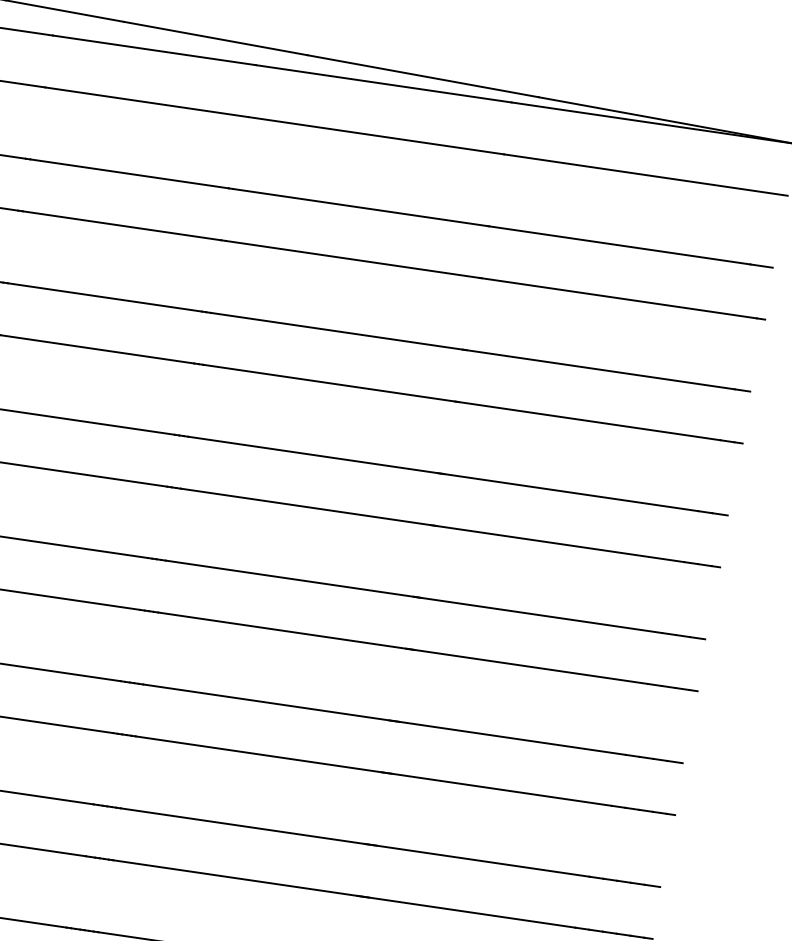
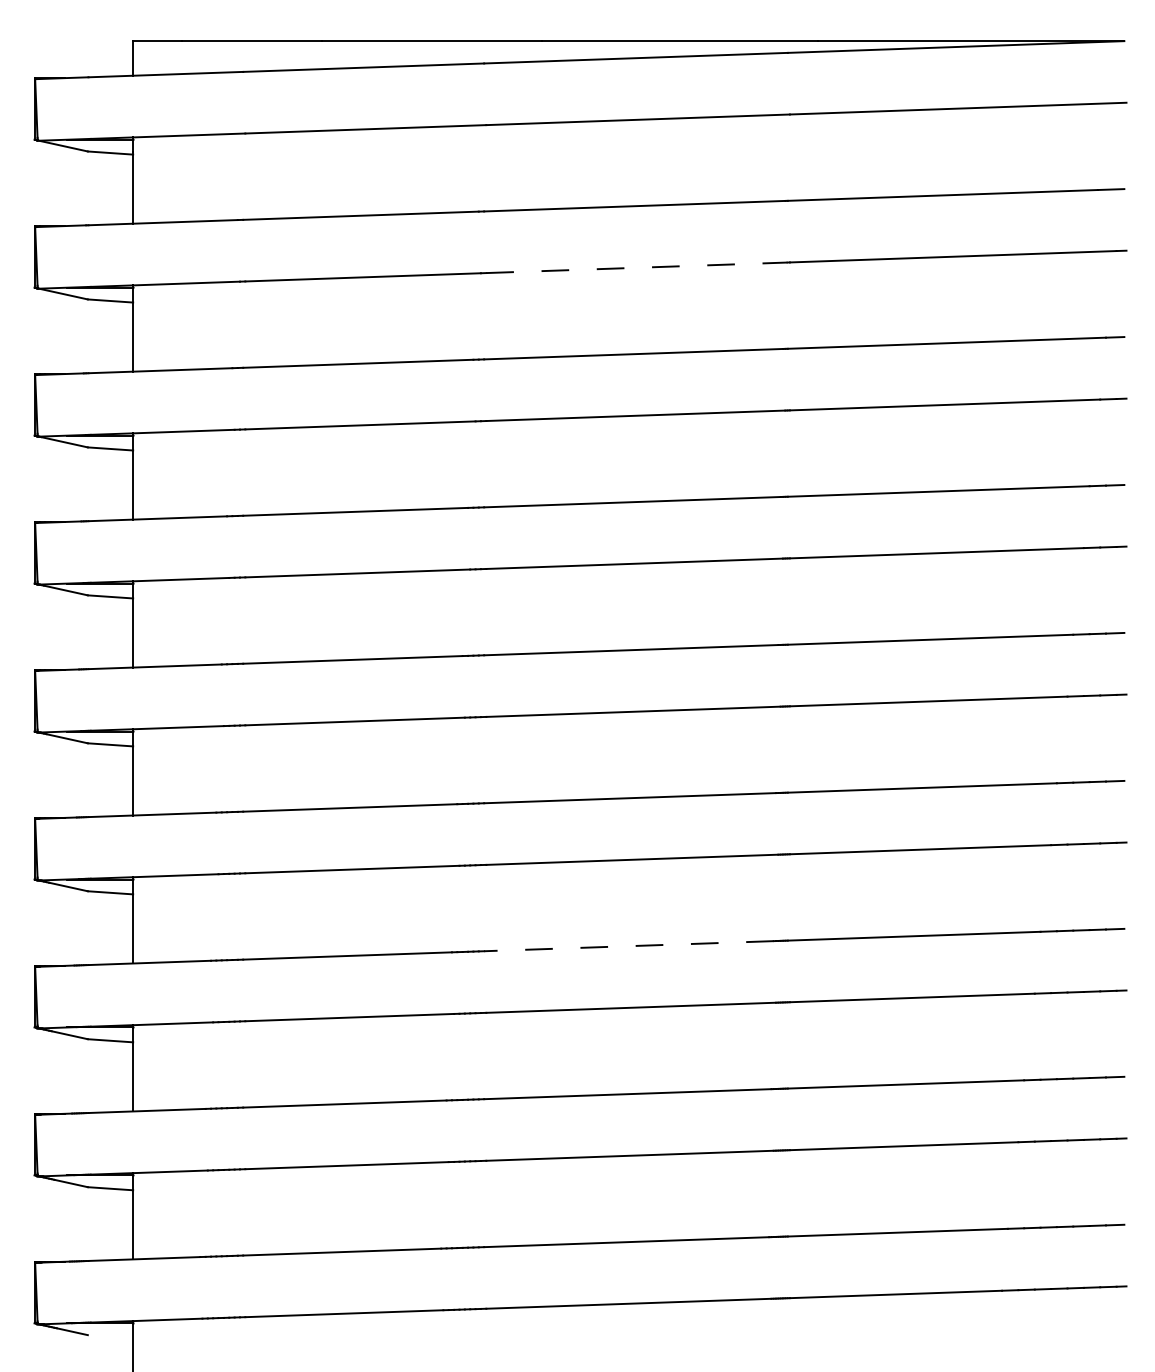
line: (352, 259) -> (636, 267), solid -> dashed
line: (242, 826) -> (628, 946), solid -> dashed

